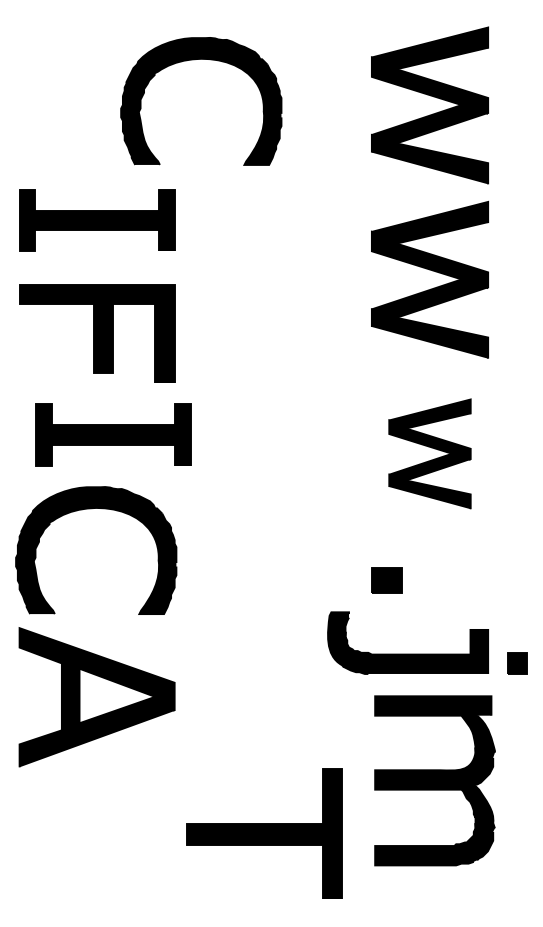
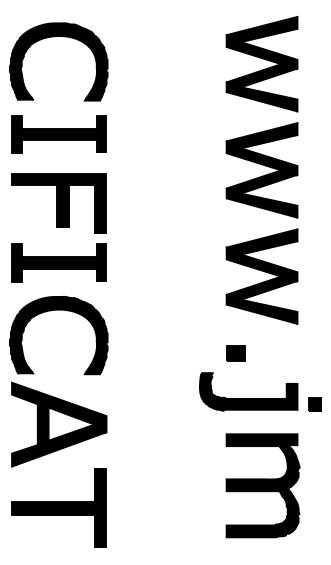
part: (195, 61) -> (55, 37), moved
part: (112, 433) -> (58, 262), moved
part: (429, 453) -> (261, 276), size x1.43
part: (434, 780) -> (262, 485), moved
part: (263, 832) -> (58, 507), moved

